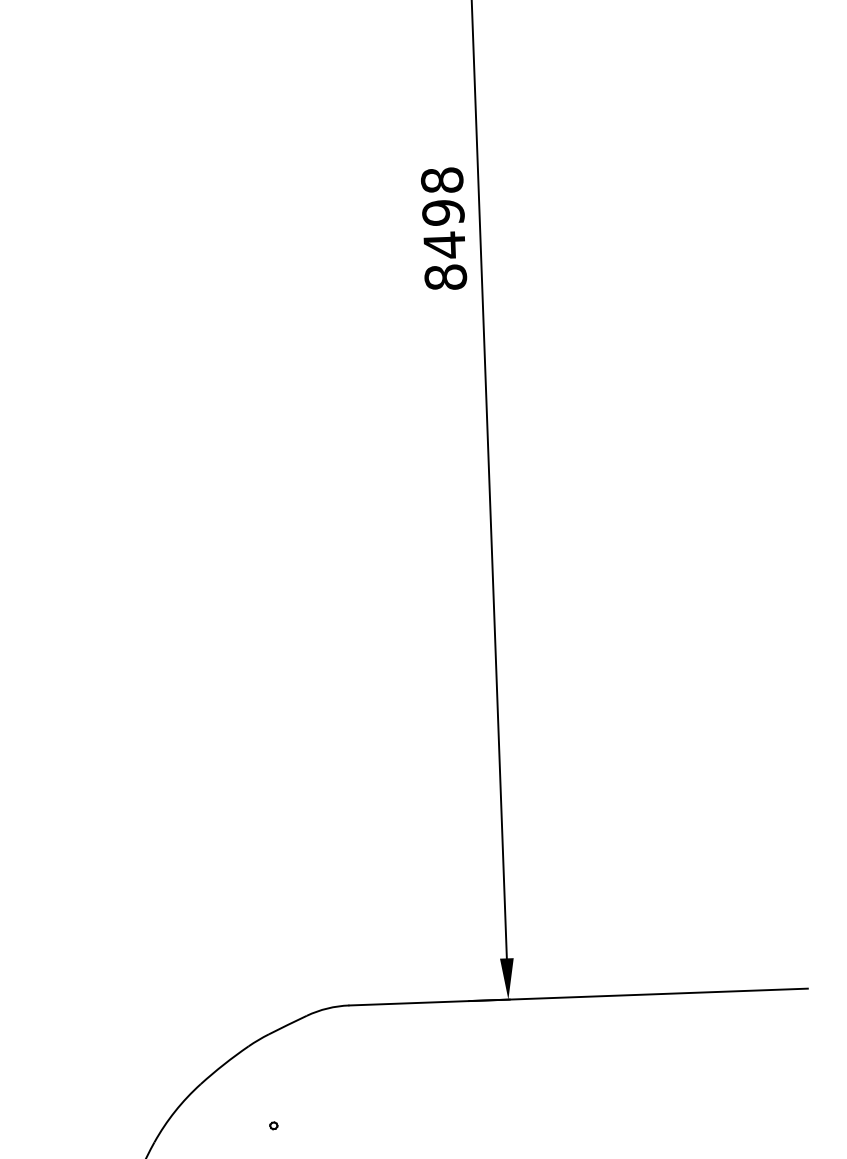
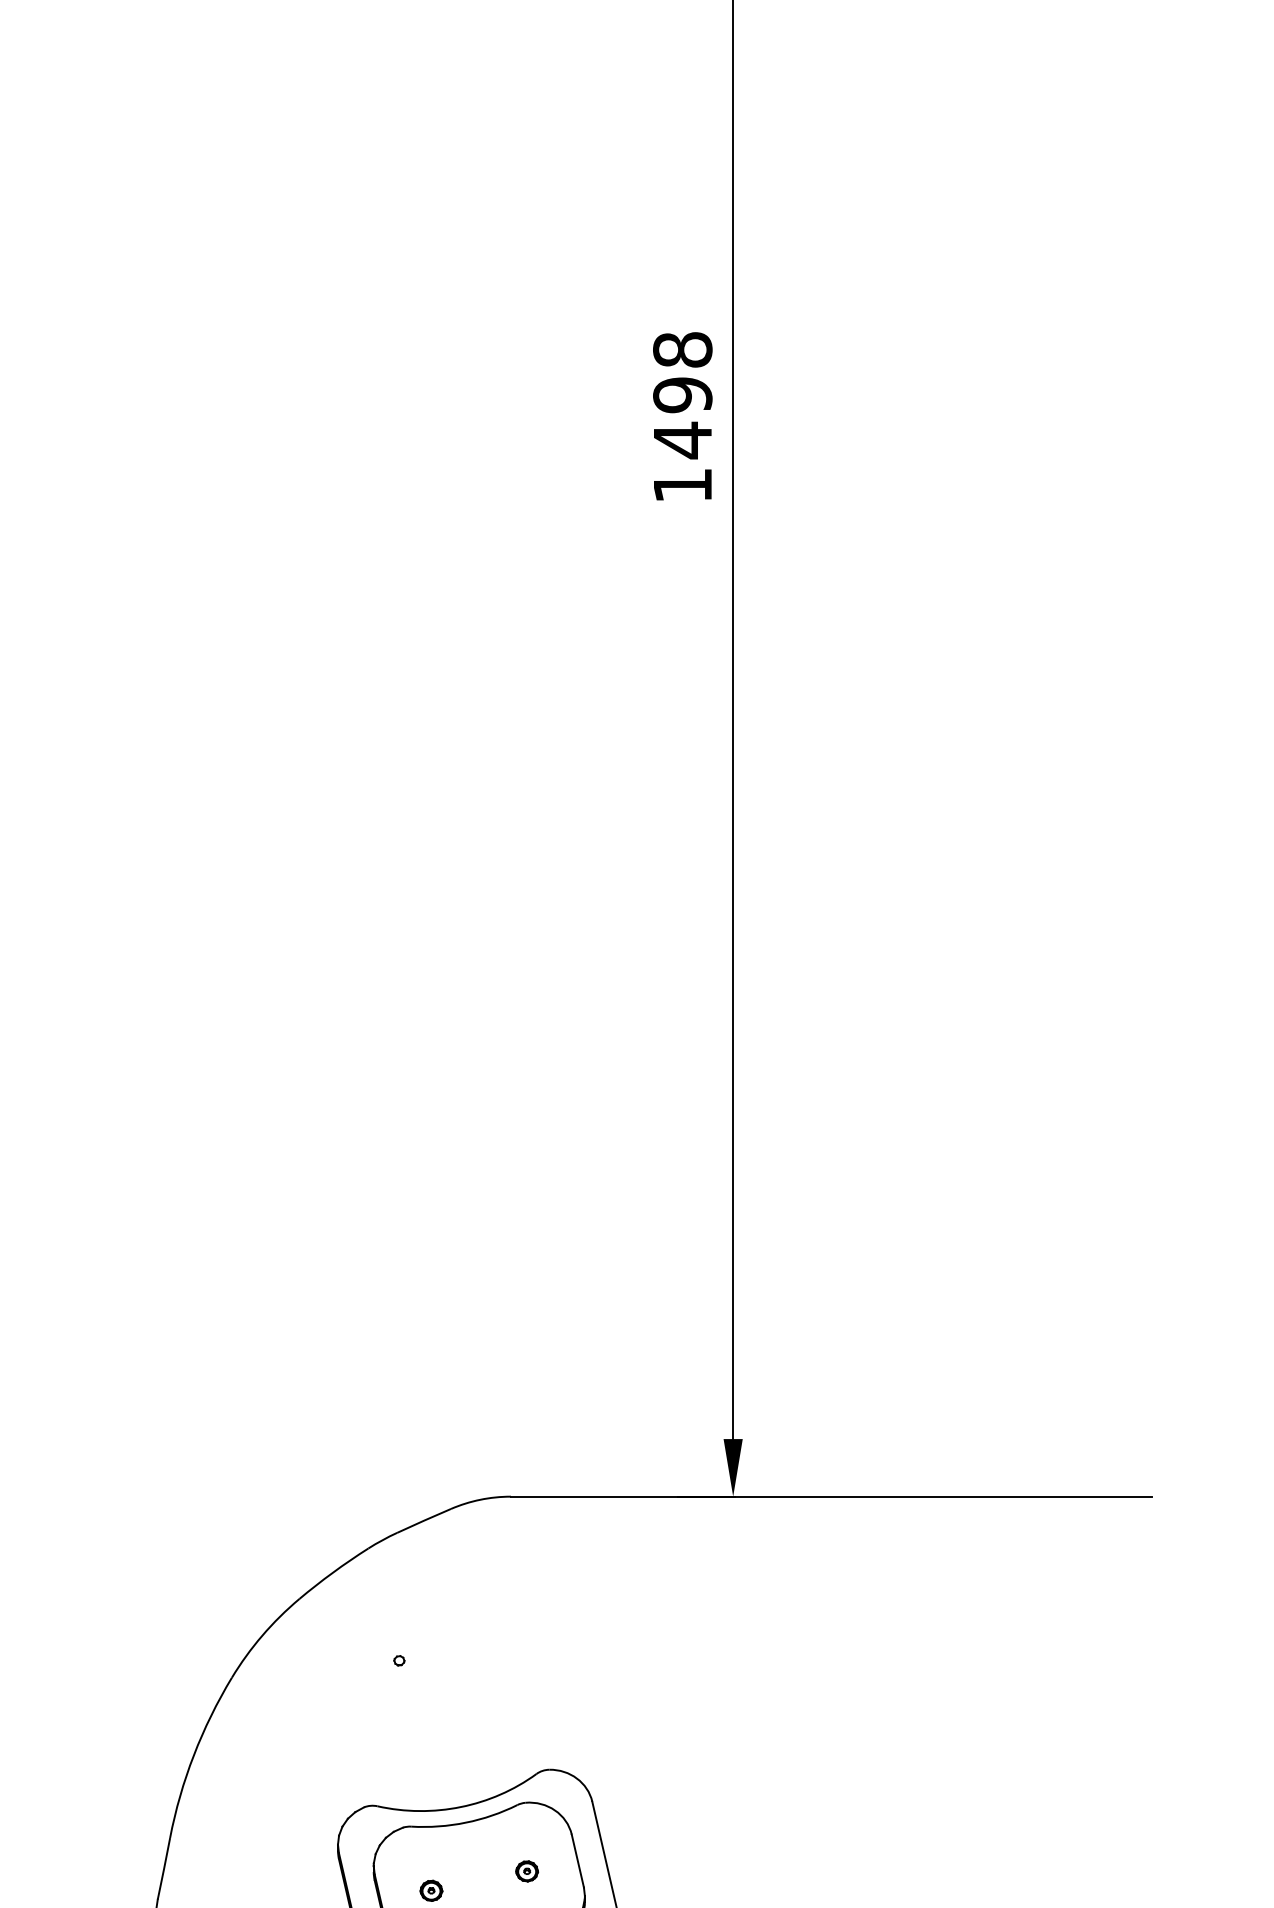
text: (445, 277) -> (682, 485), 8498 -> 1498

